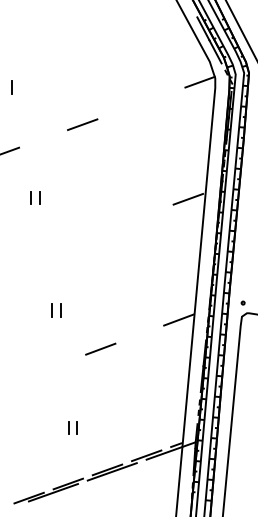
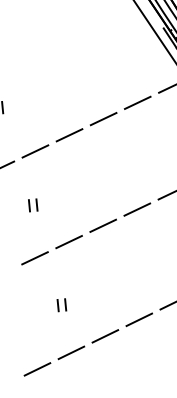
line: (160, 96) -> (137, 103), added
line: (121, 110) -> (103, 119), added
line: (43, 138) -> (35, 151), added
line: (148, 213) -> (136, 209), added
line: (109, 227) -> (102, 225), added
line: (70, 241) -> (68, 241), added
line: (31, 255) -> (34, 257), added
line: (139, 334) -> (139, 319), added
line: (61, 363) -> (71, 352), added
line: (22, 377) -> (37, 368), added

